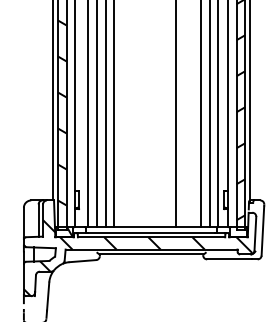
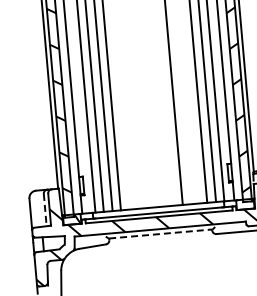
line: (38, 221) -> (45, 211), solid -> dashed
line: (151, 254) -> (160, 234), solid -> dashed

